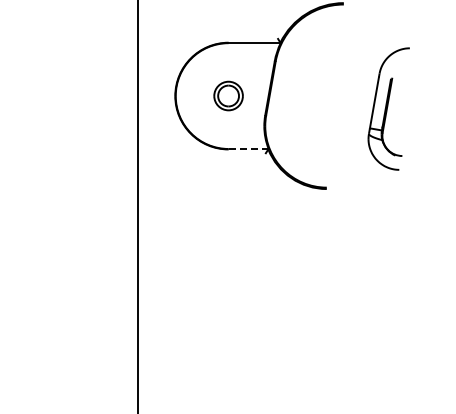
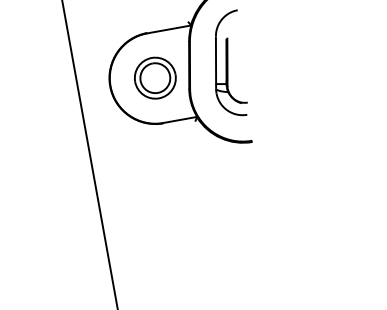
part: (228, 95) -> (155, 77), size x1.67
part: (388, 108) -> (228, 64), moved
line: (249, 149) -> (181, 120), dashed -> solid

